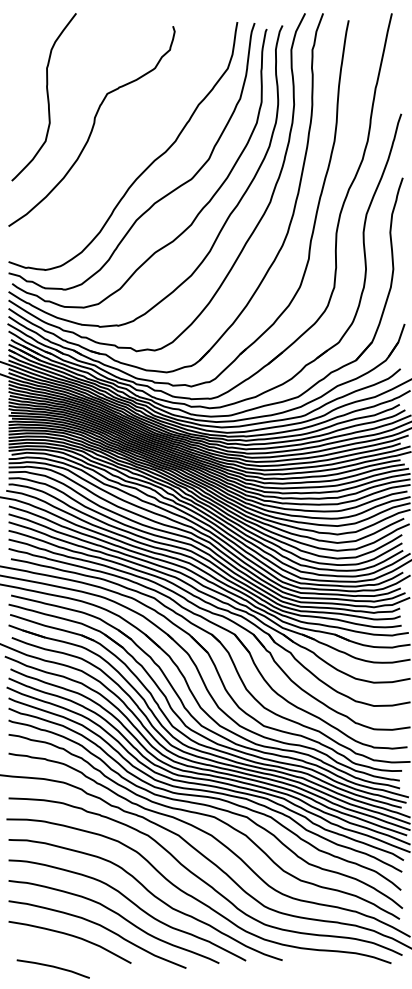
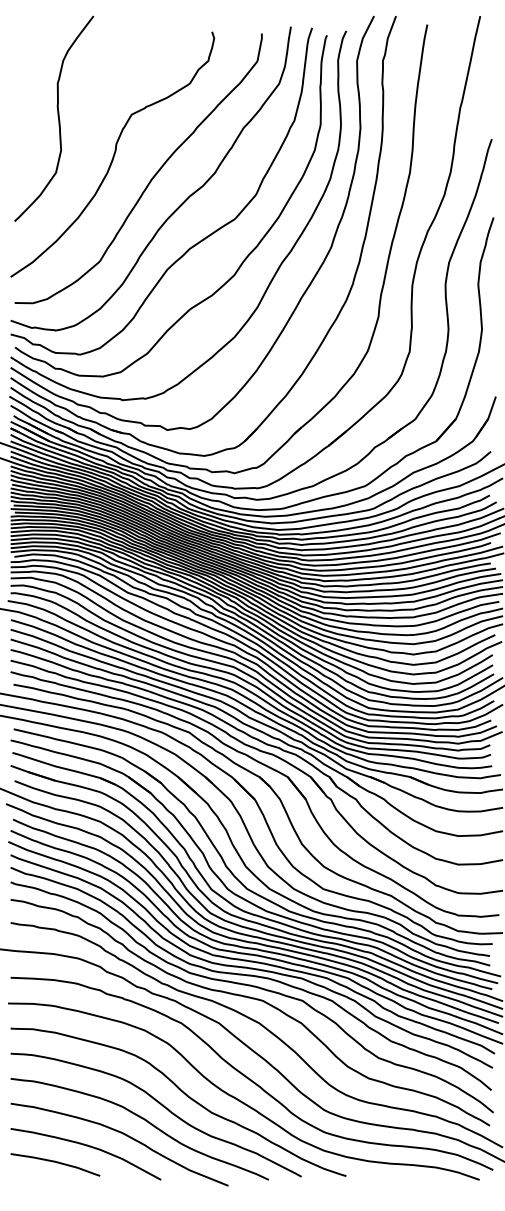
curve: (122, 146) -> (150, 179), added
curve: (54, 967) -> (56, 1163), moved

